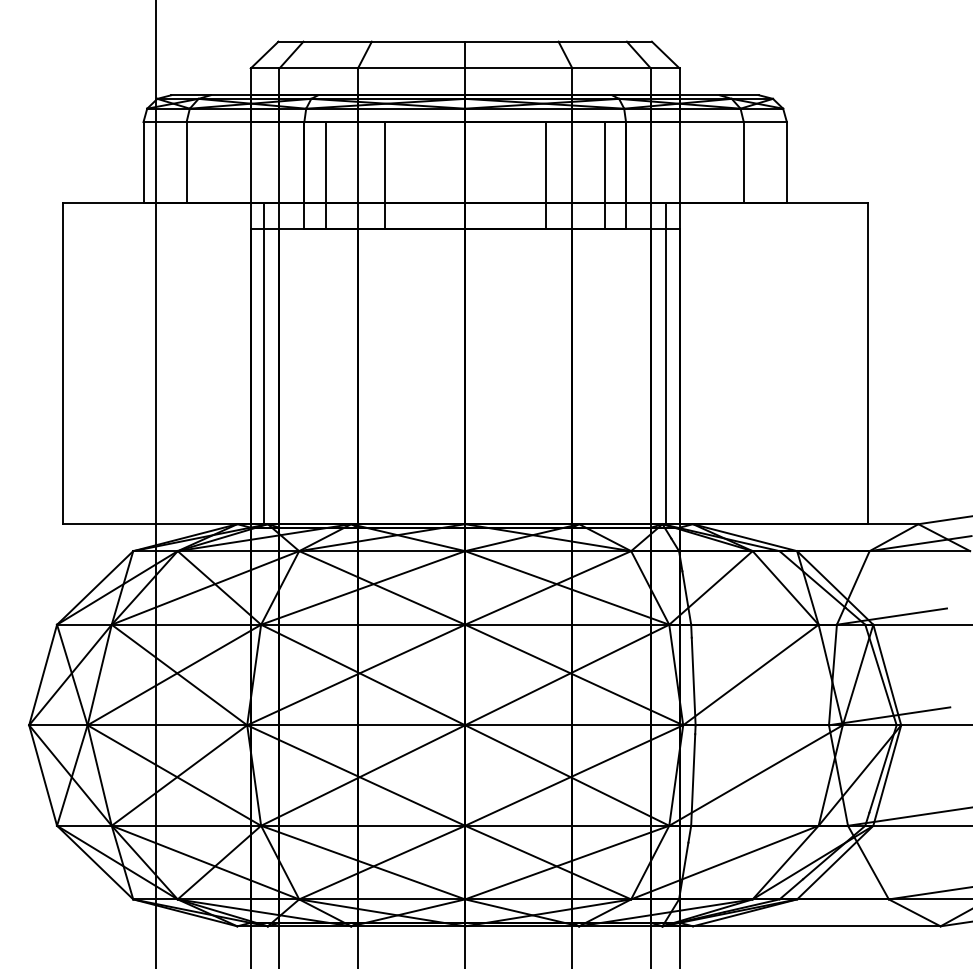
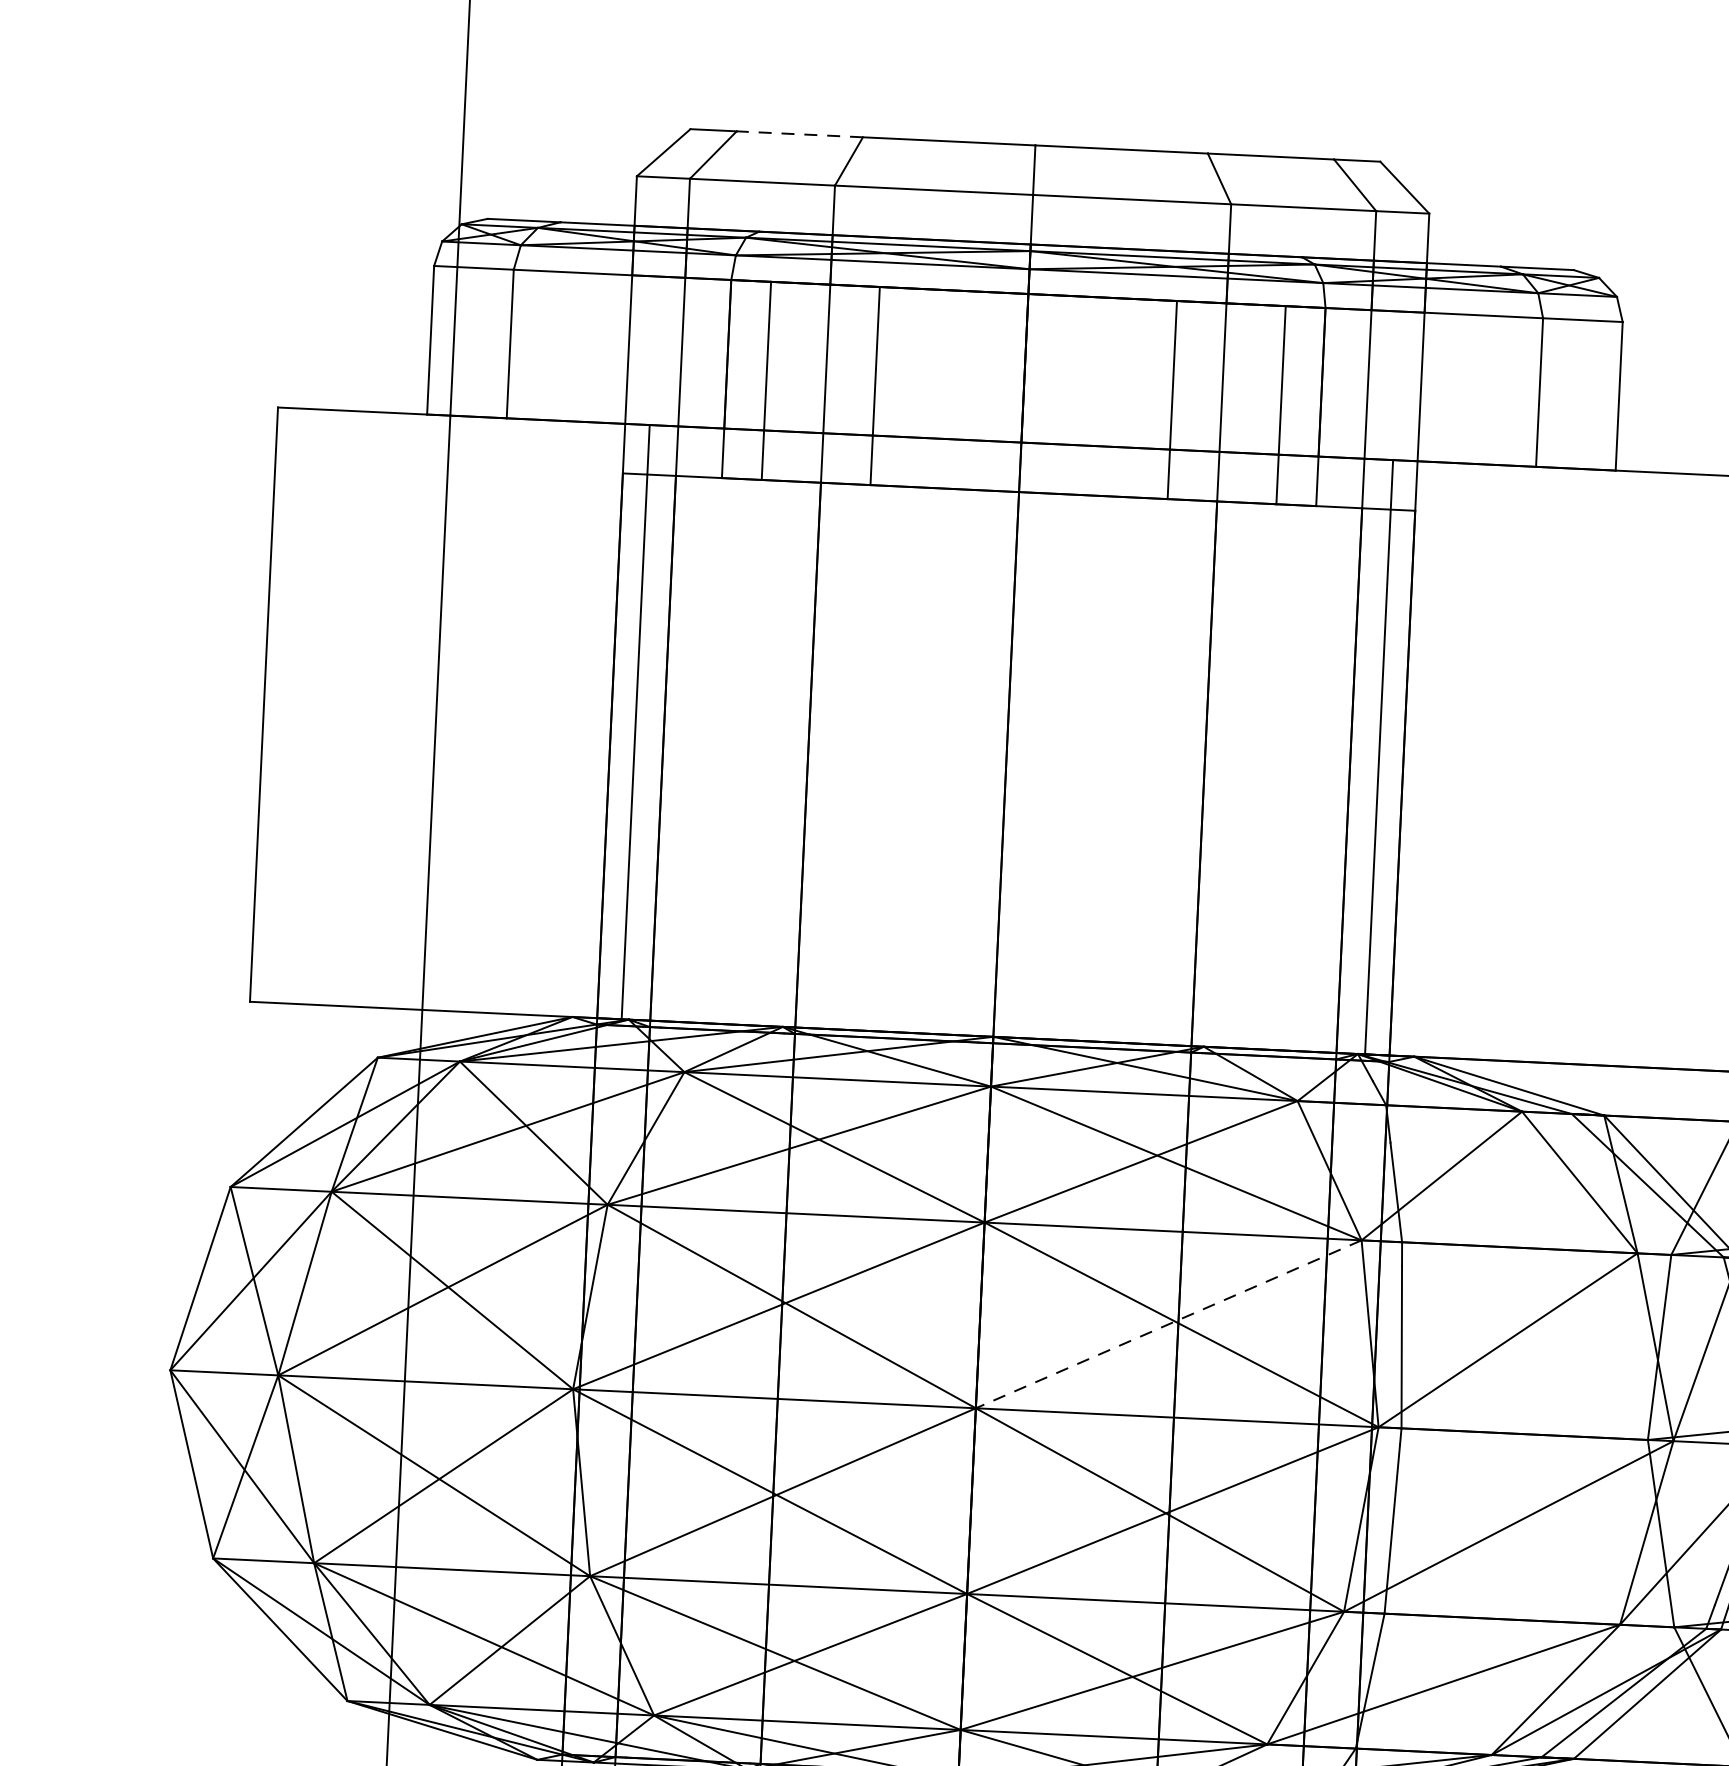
line: (337, 41) -> (799, 133), solid -> dashed
line: (567, 675) -> (1169, 1325), solid -> dashed

